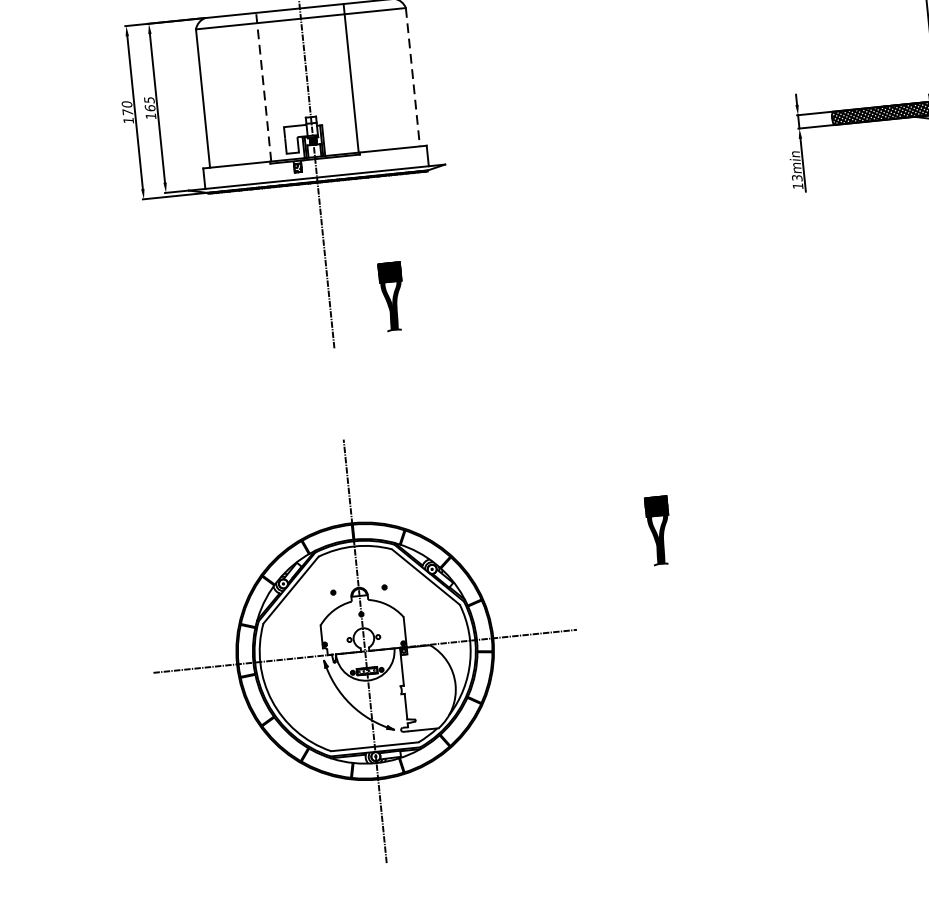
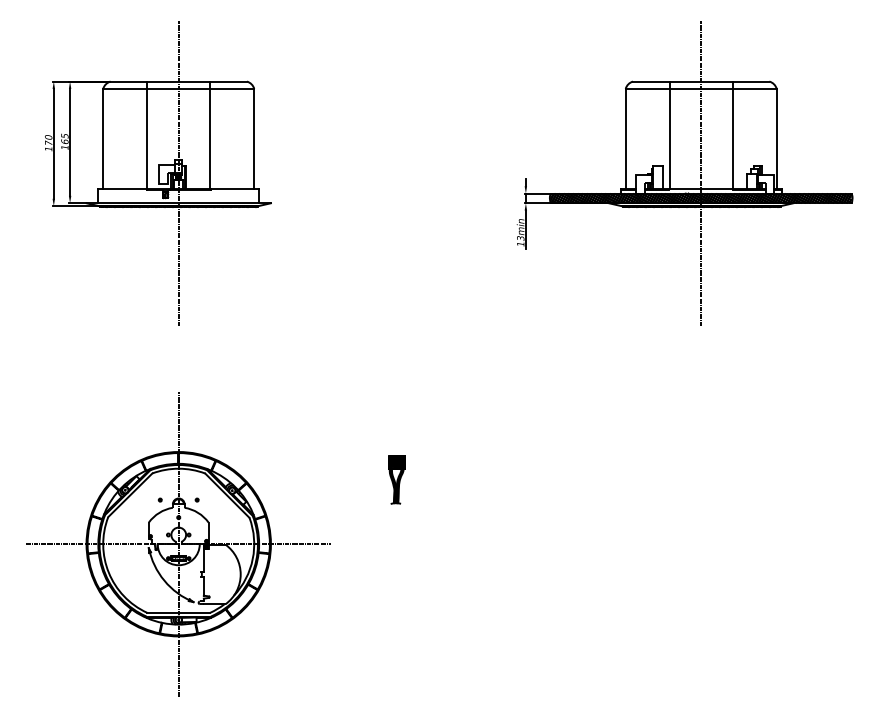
line: (413, 76) -> (254, 138), dashed -> solid
line: (263, 86) -> (147, 134), dashed -> solid
part: (391, 296) -> (223, 293), removed

